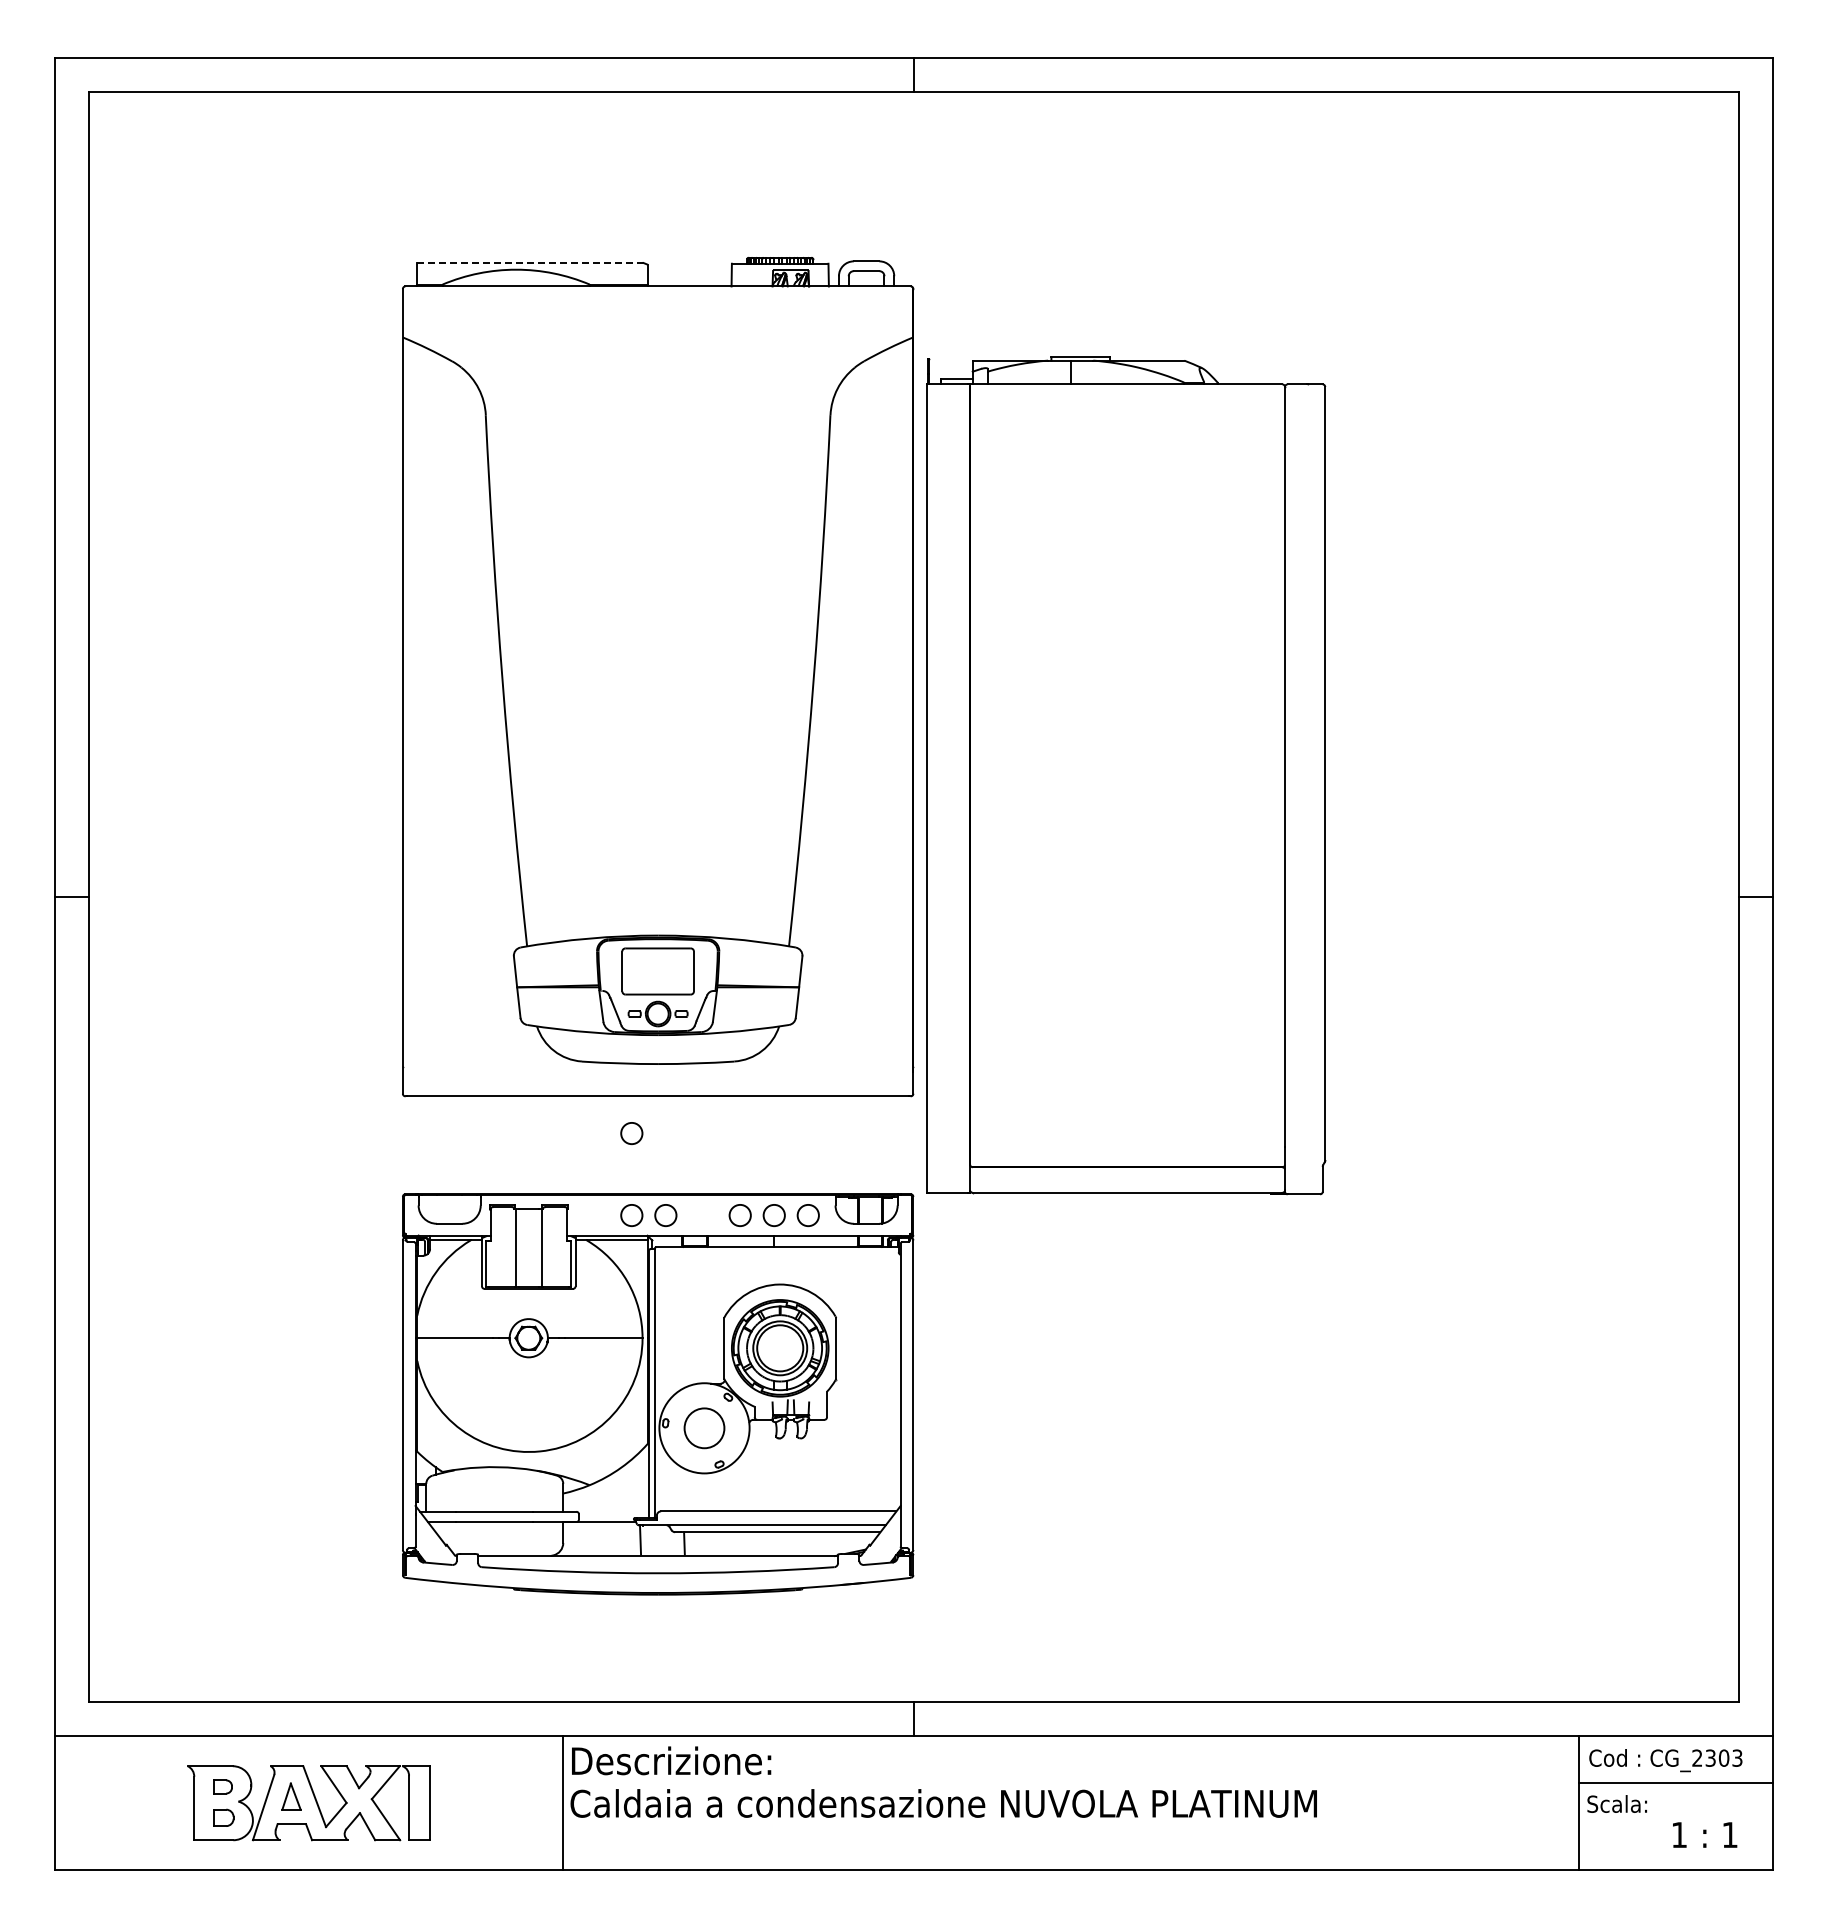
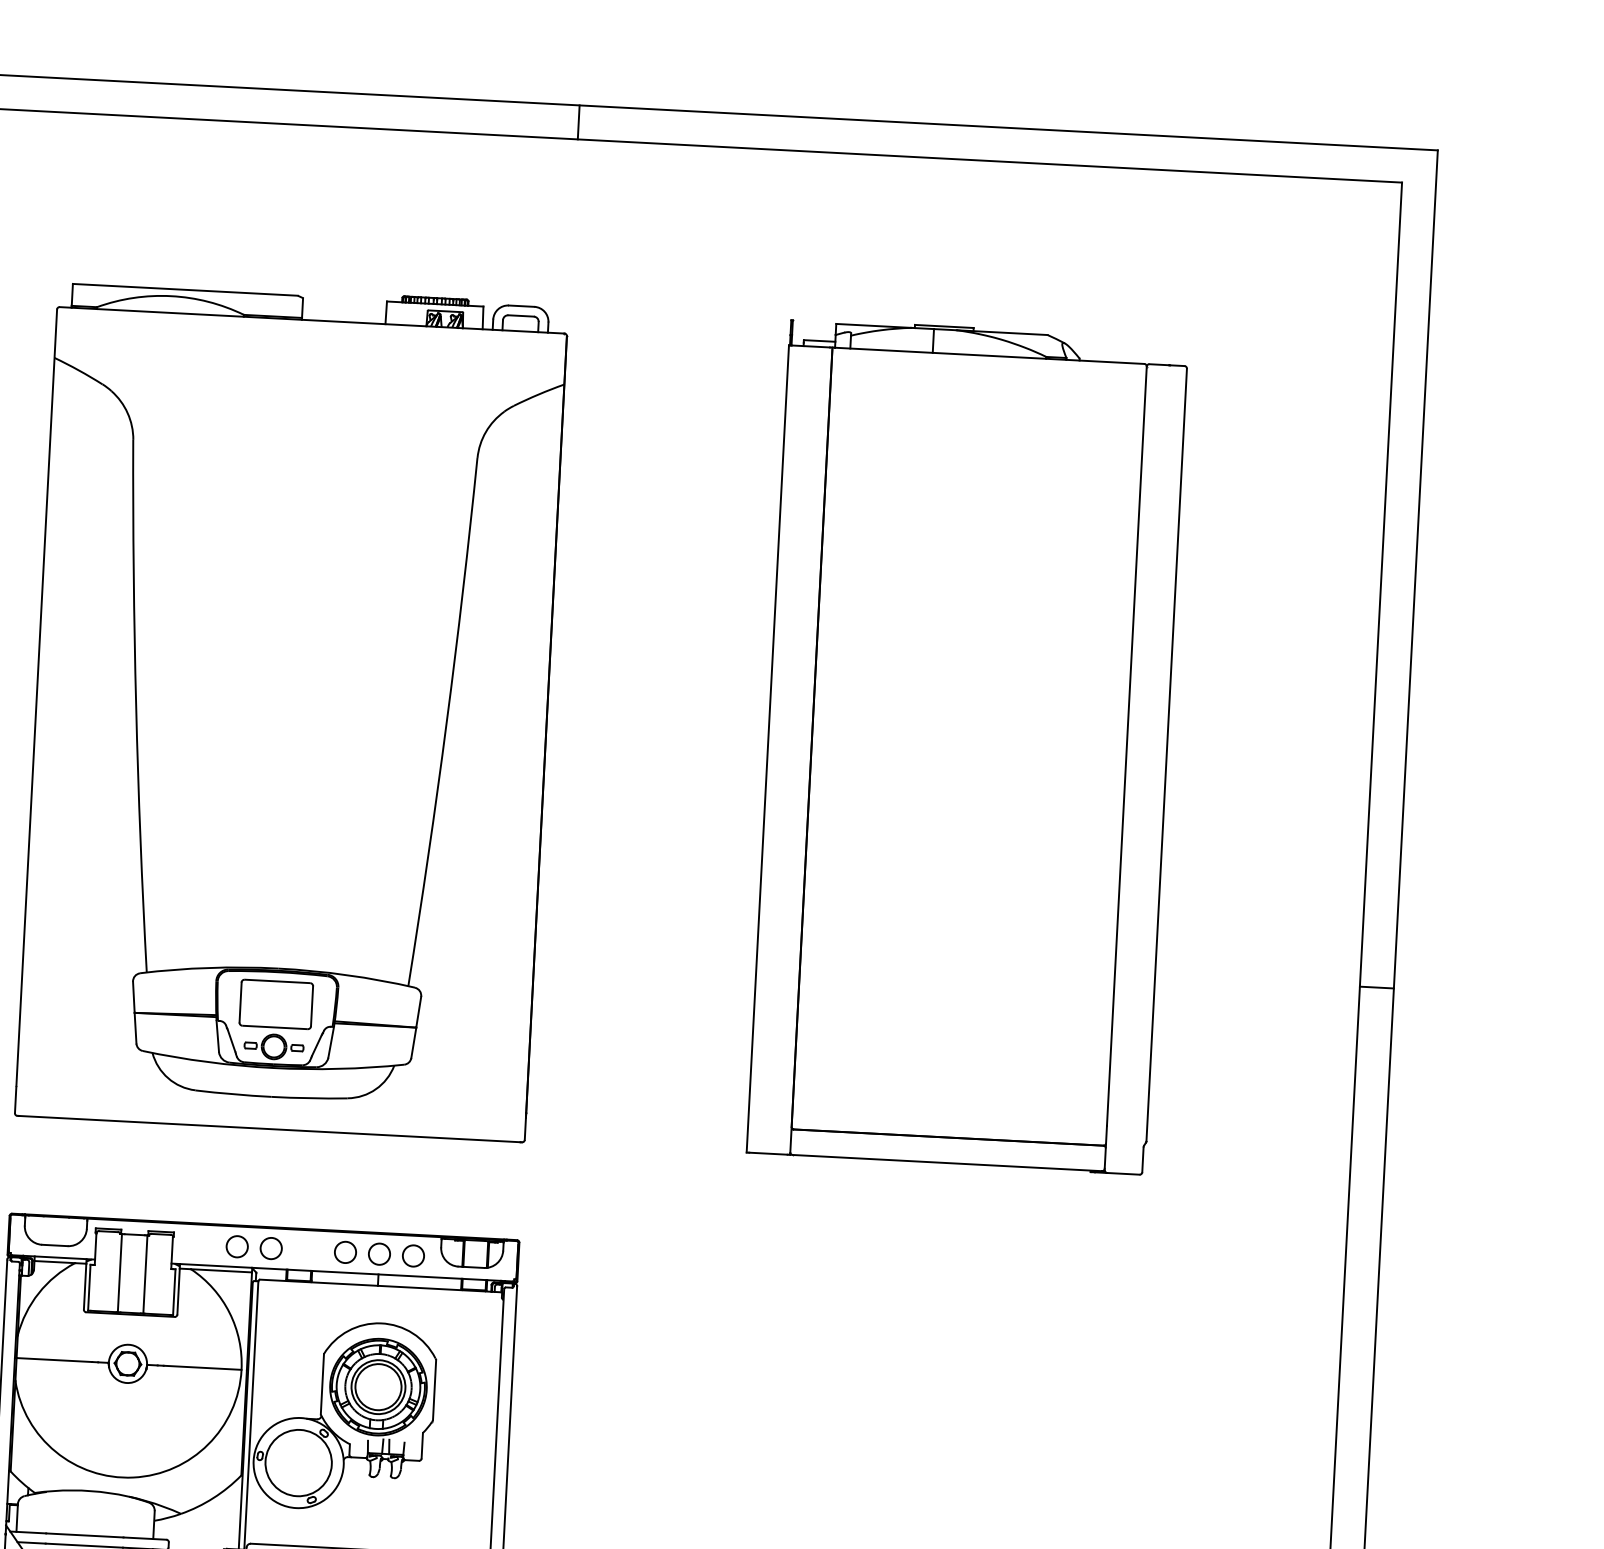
line: (529, 262) -> (184, 289), dashed -> solid
part: (1126, 775) -> (968, 746), moved
circle: (631, 1133) -> (241, 1164), removed
circle: (704, 1428) -> (298, 1463), size x1.67

